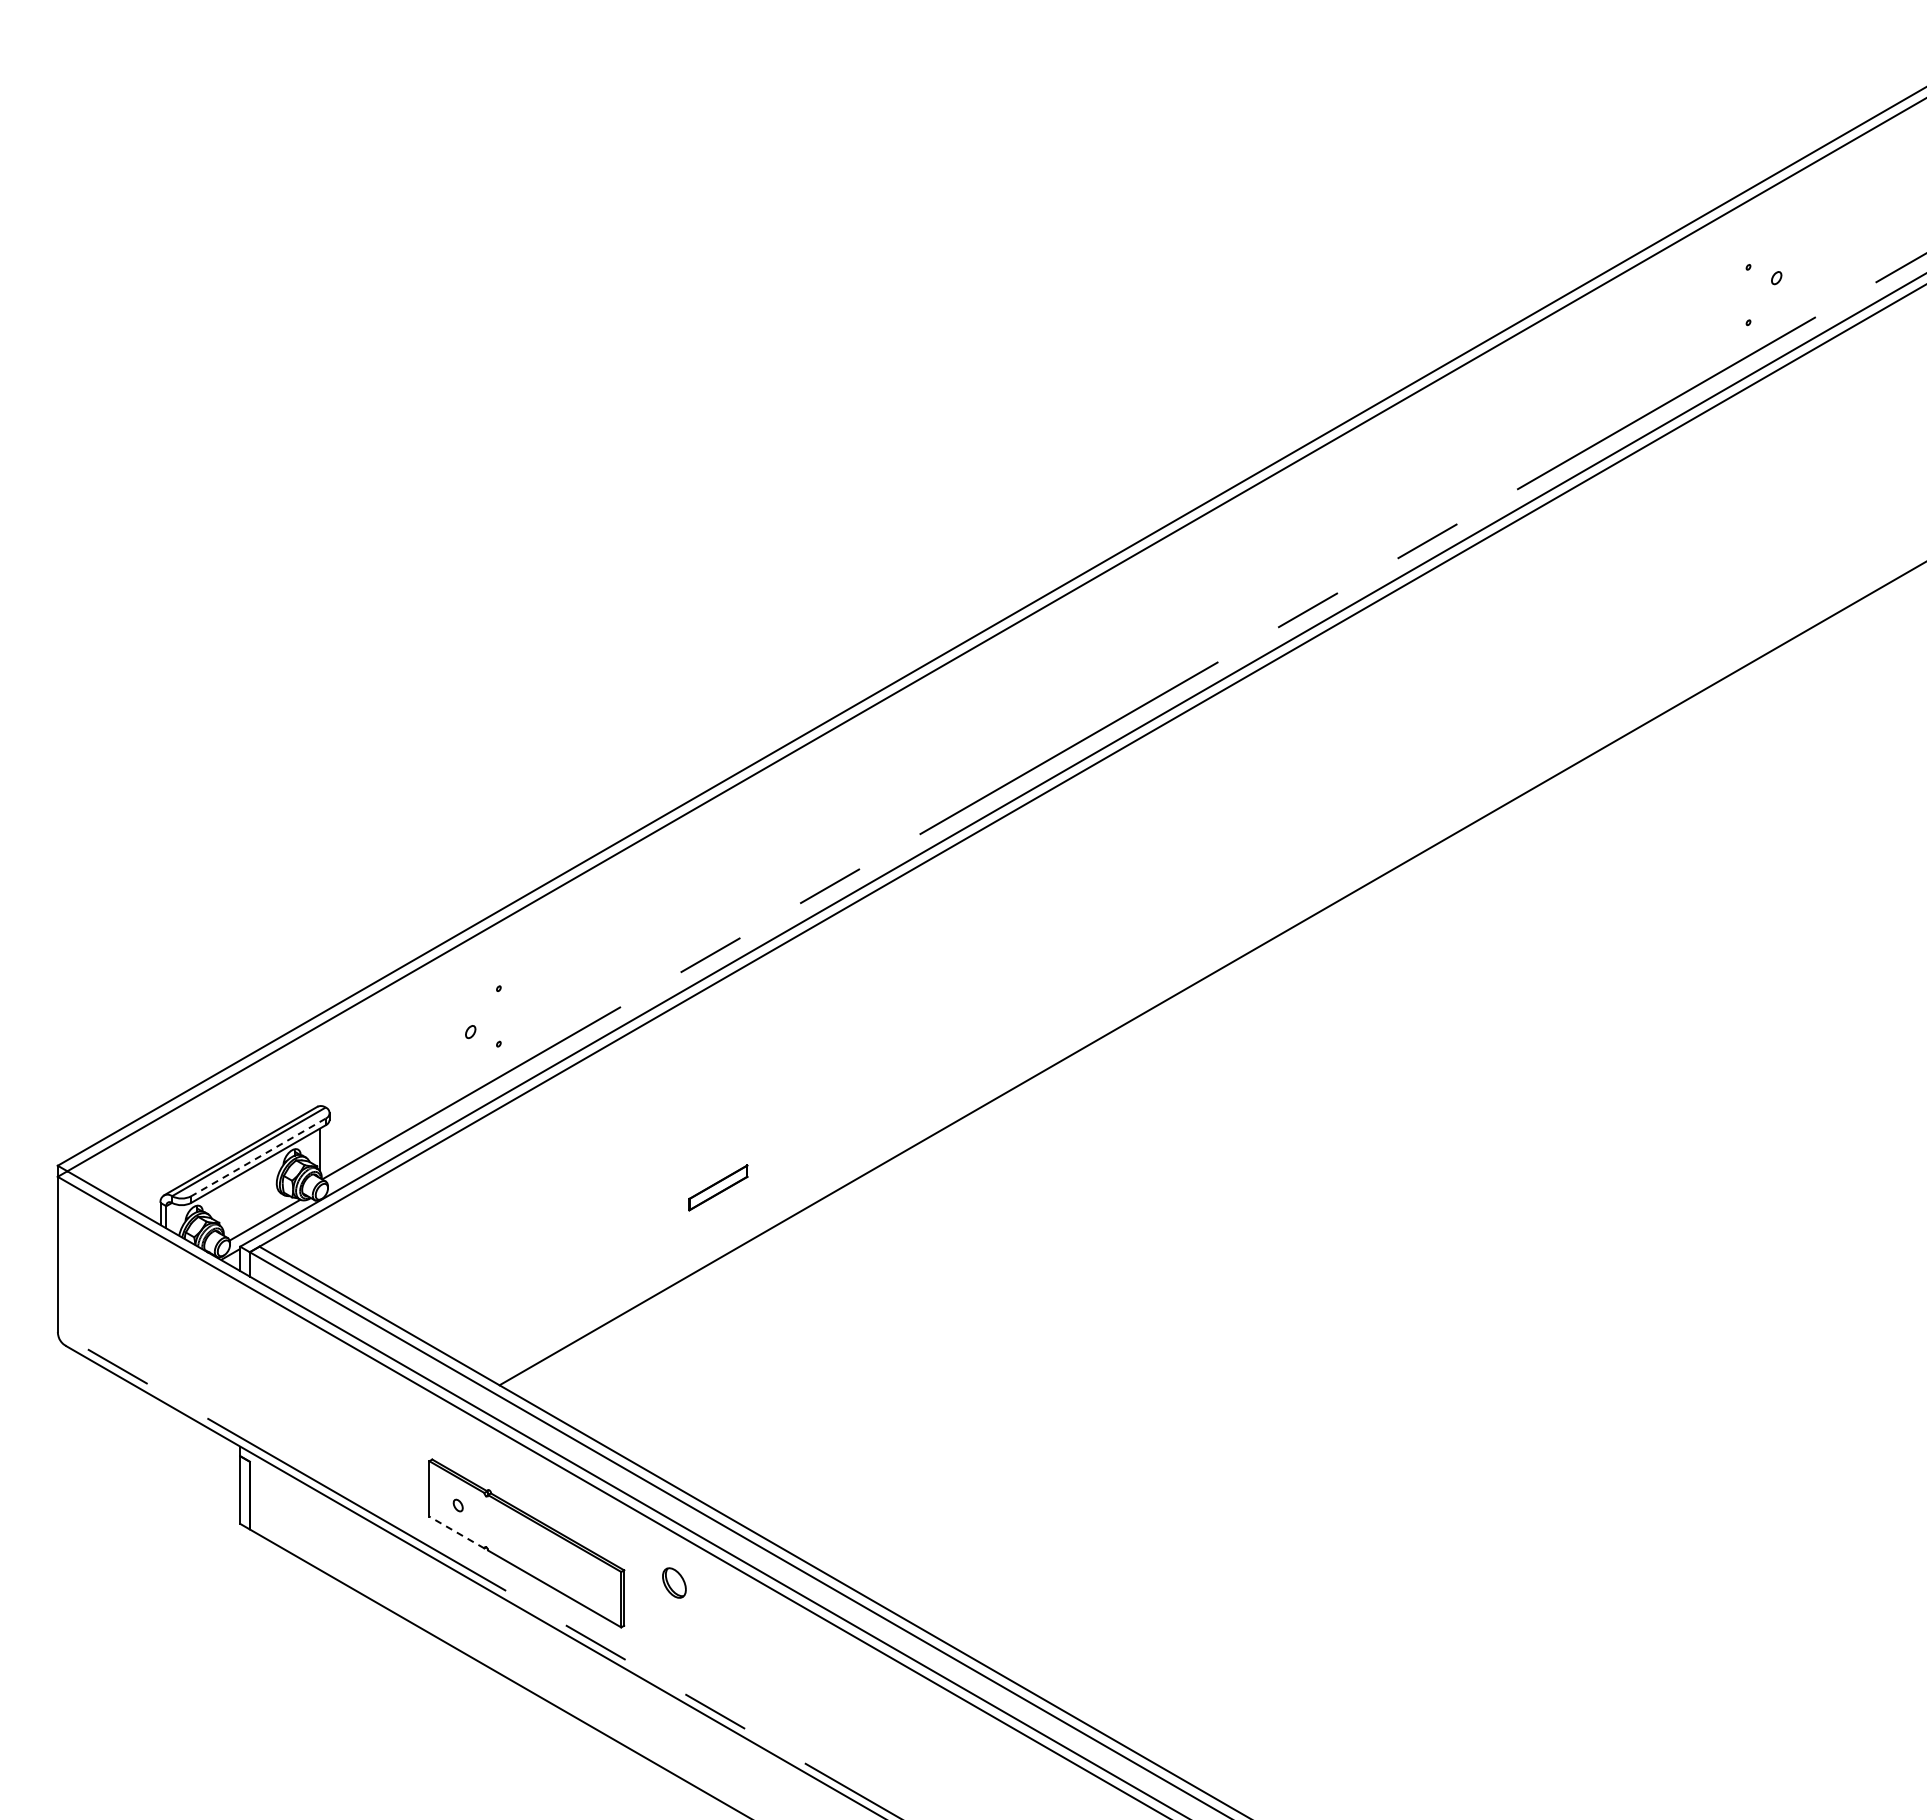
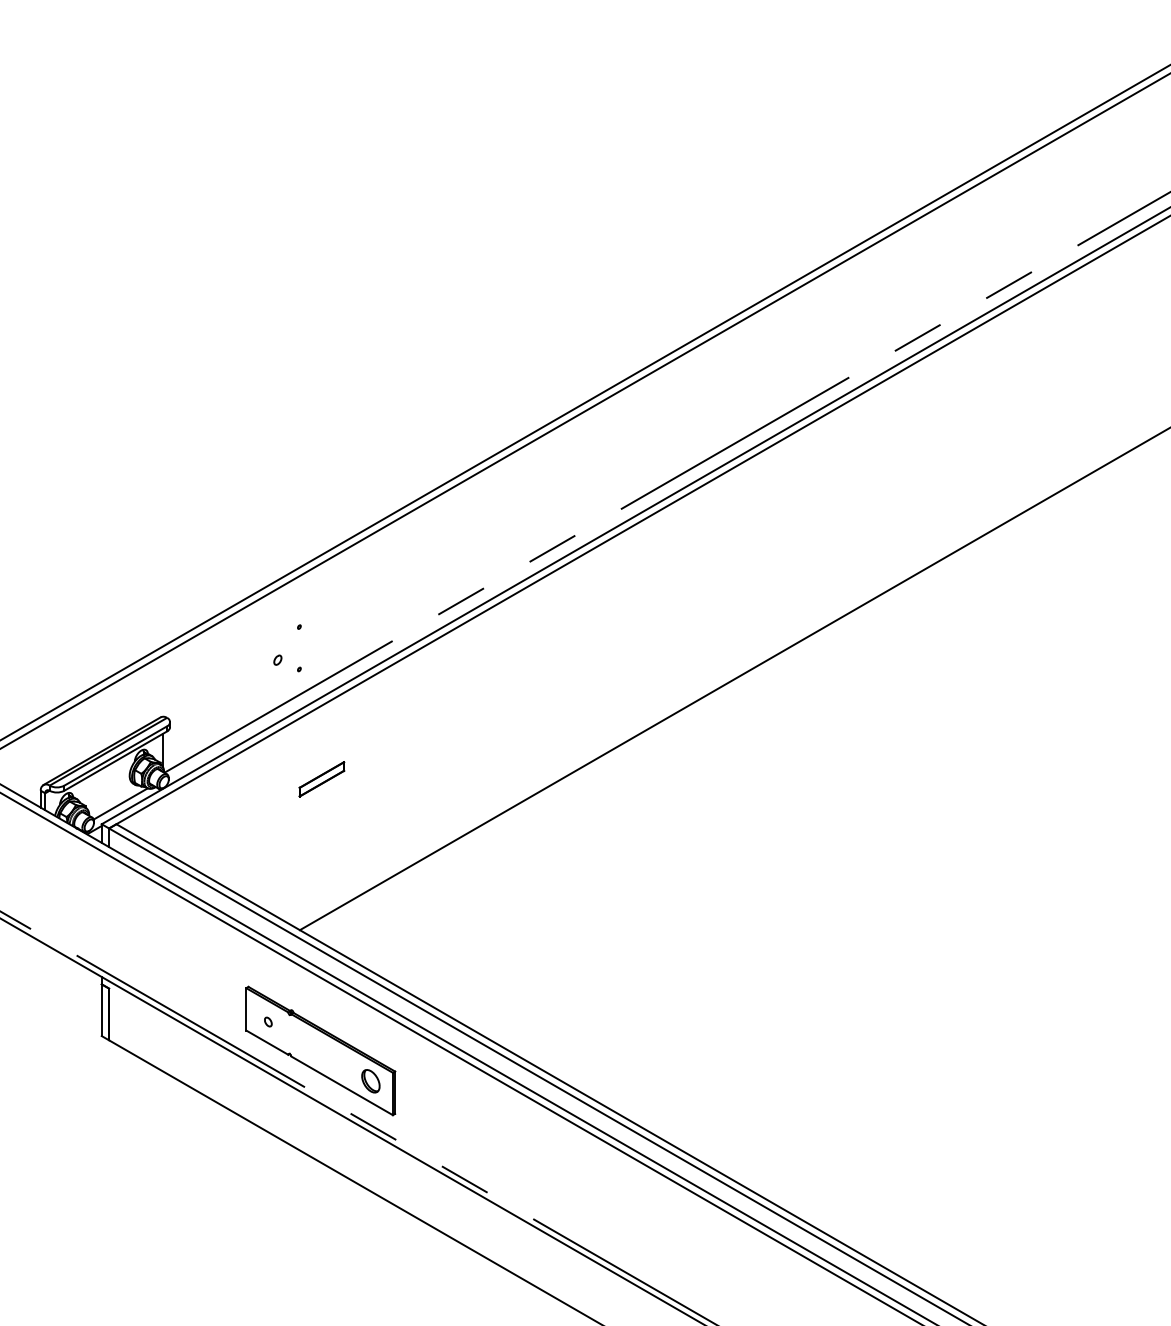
line: (258, 1157) -> (115, 756), dashed -> solid
part: (718, 1187) -> (322, 779), moved
line: (456, 1532) -> (267, 1042), dashed -> solid
part: (674, 1582) -> (370, 1080), moved

